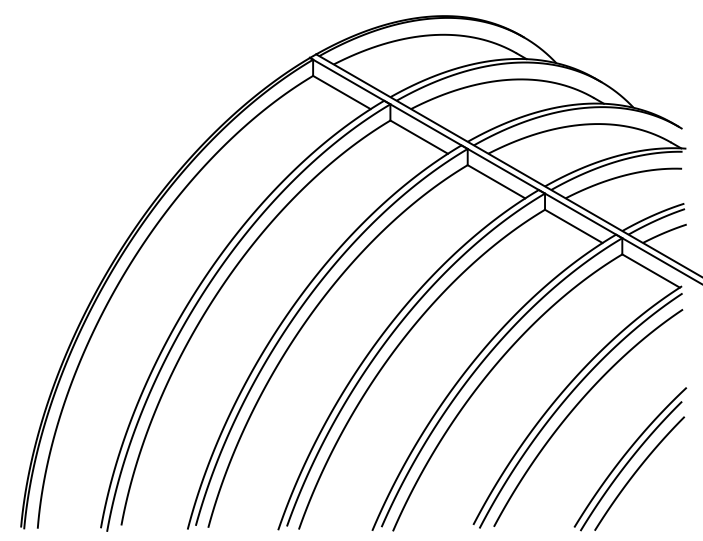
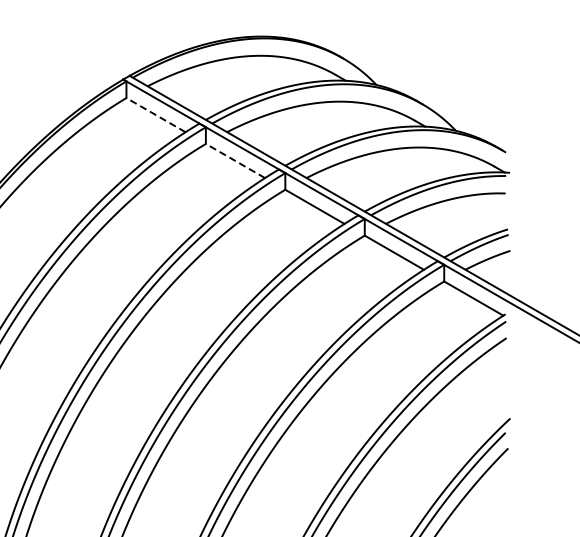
line: (341, 92) -> (155, 115), solid -> dashed
line: (418, 136) -> (234, 160), solid -> dashed

